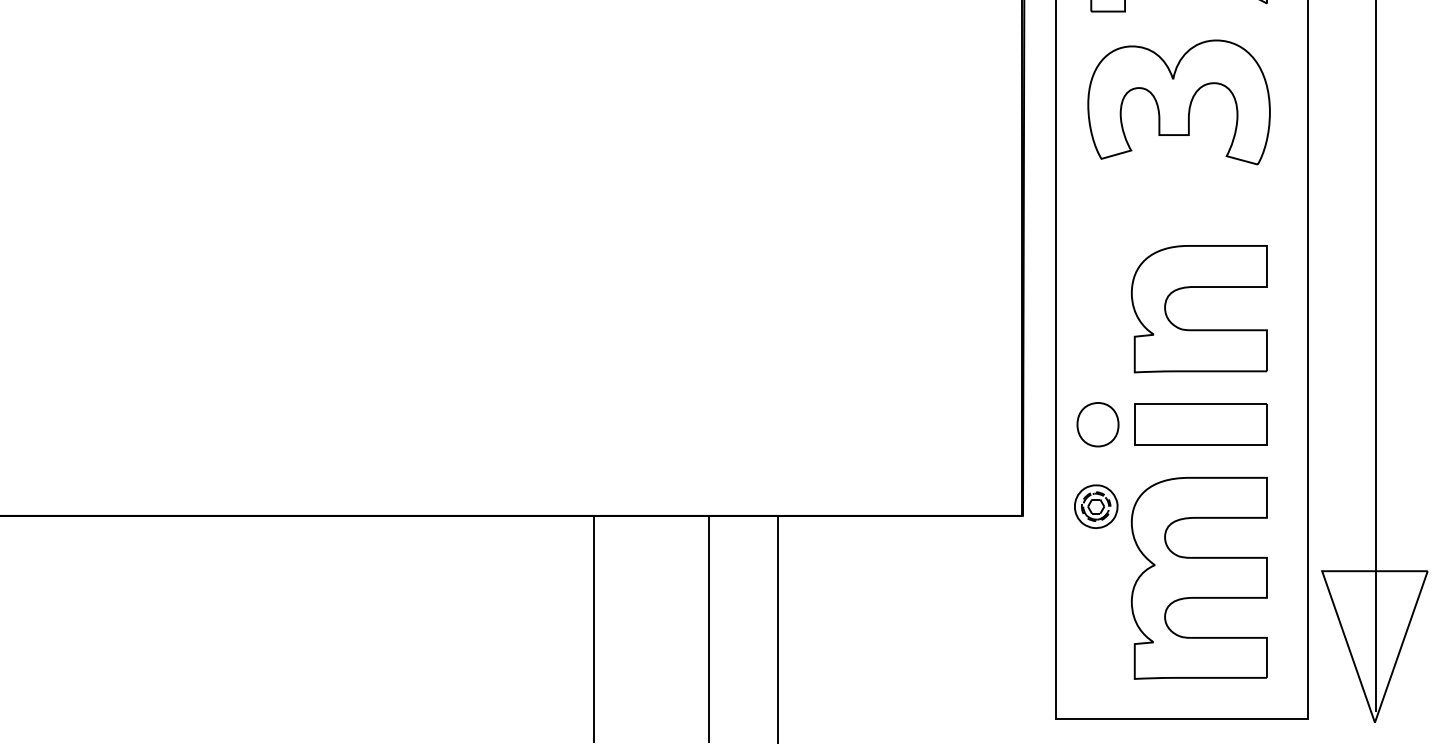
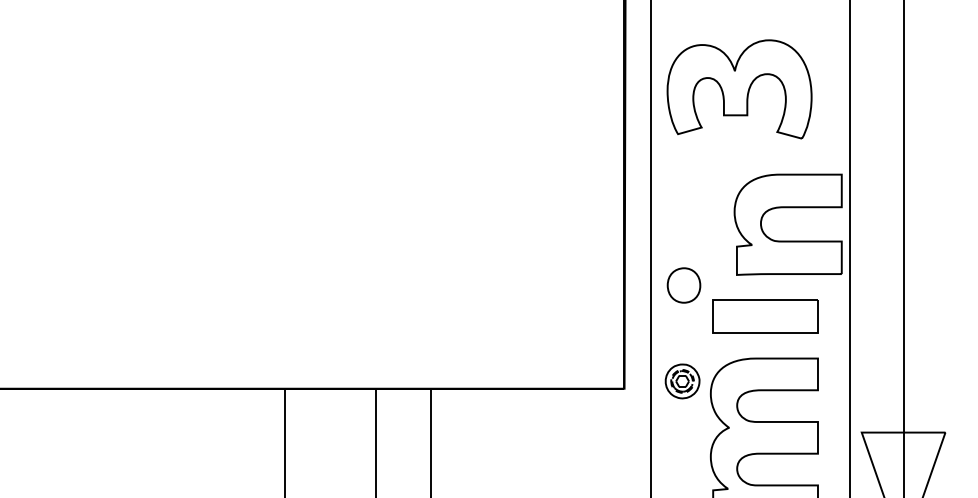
part: (1178, 102) -> (739, 89), moved
part: (1198, 329) -> (787, 240), moved
part: (1097, 424) -> (683, 285), moved

